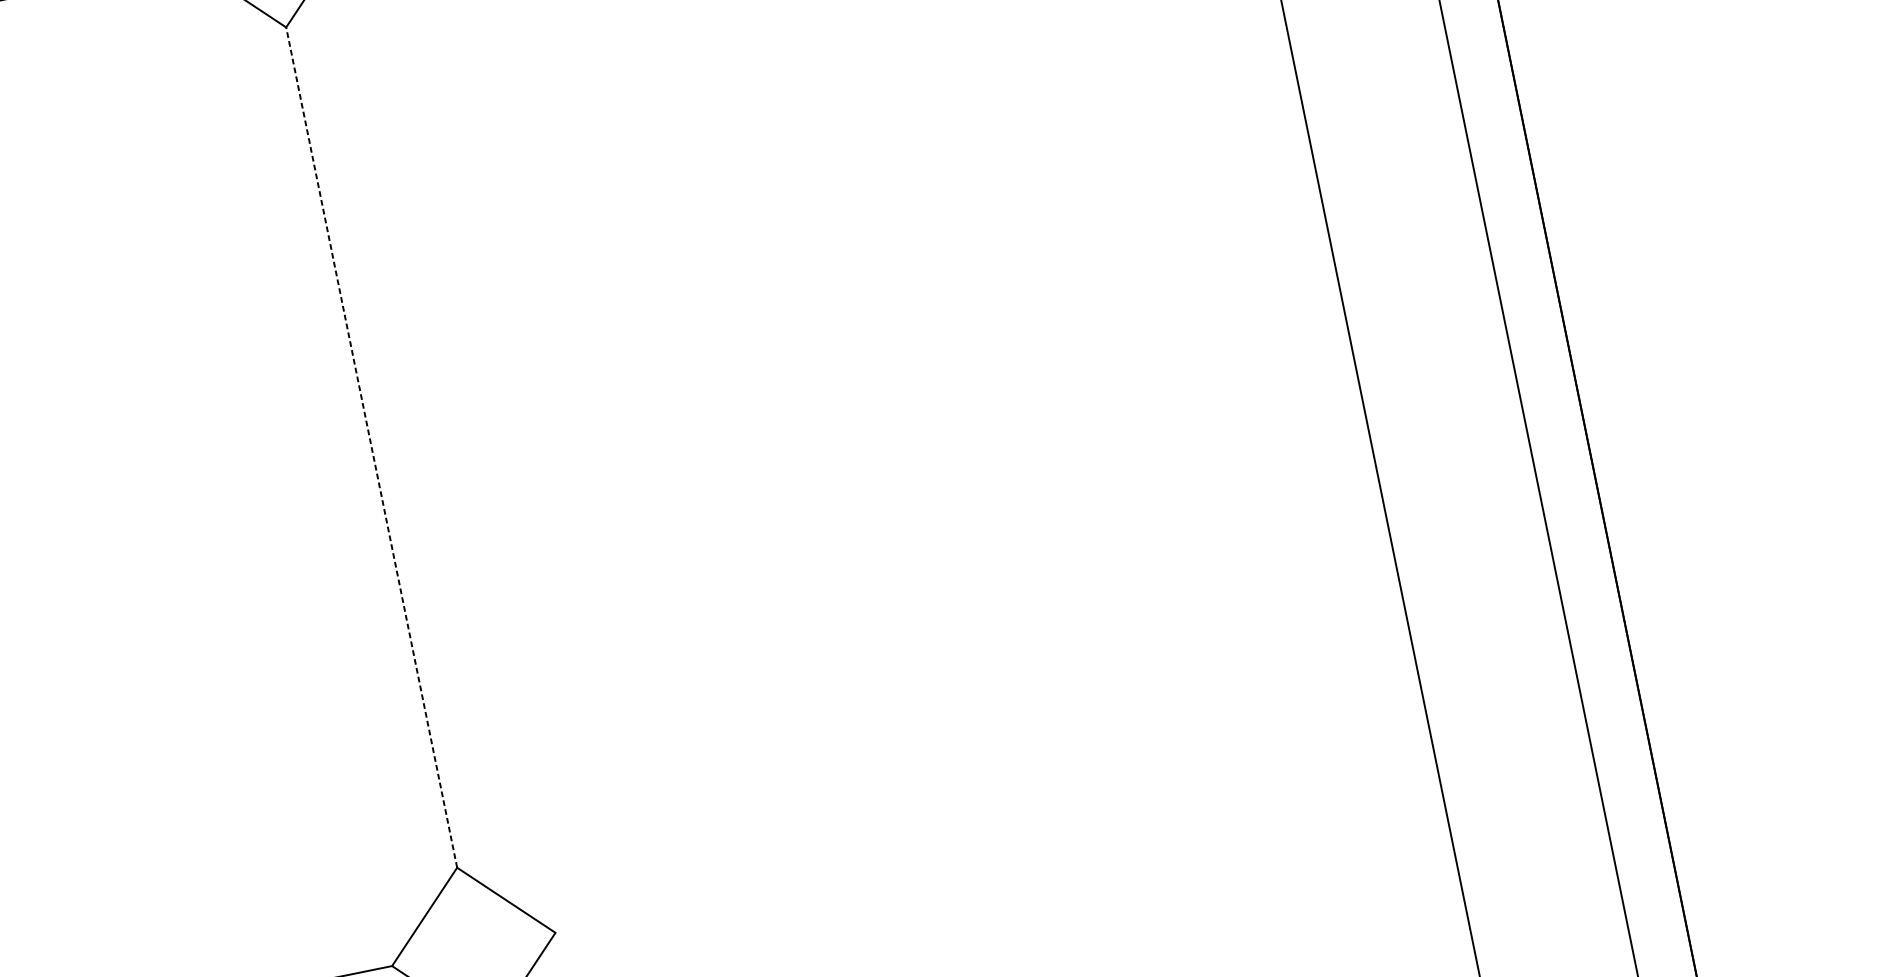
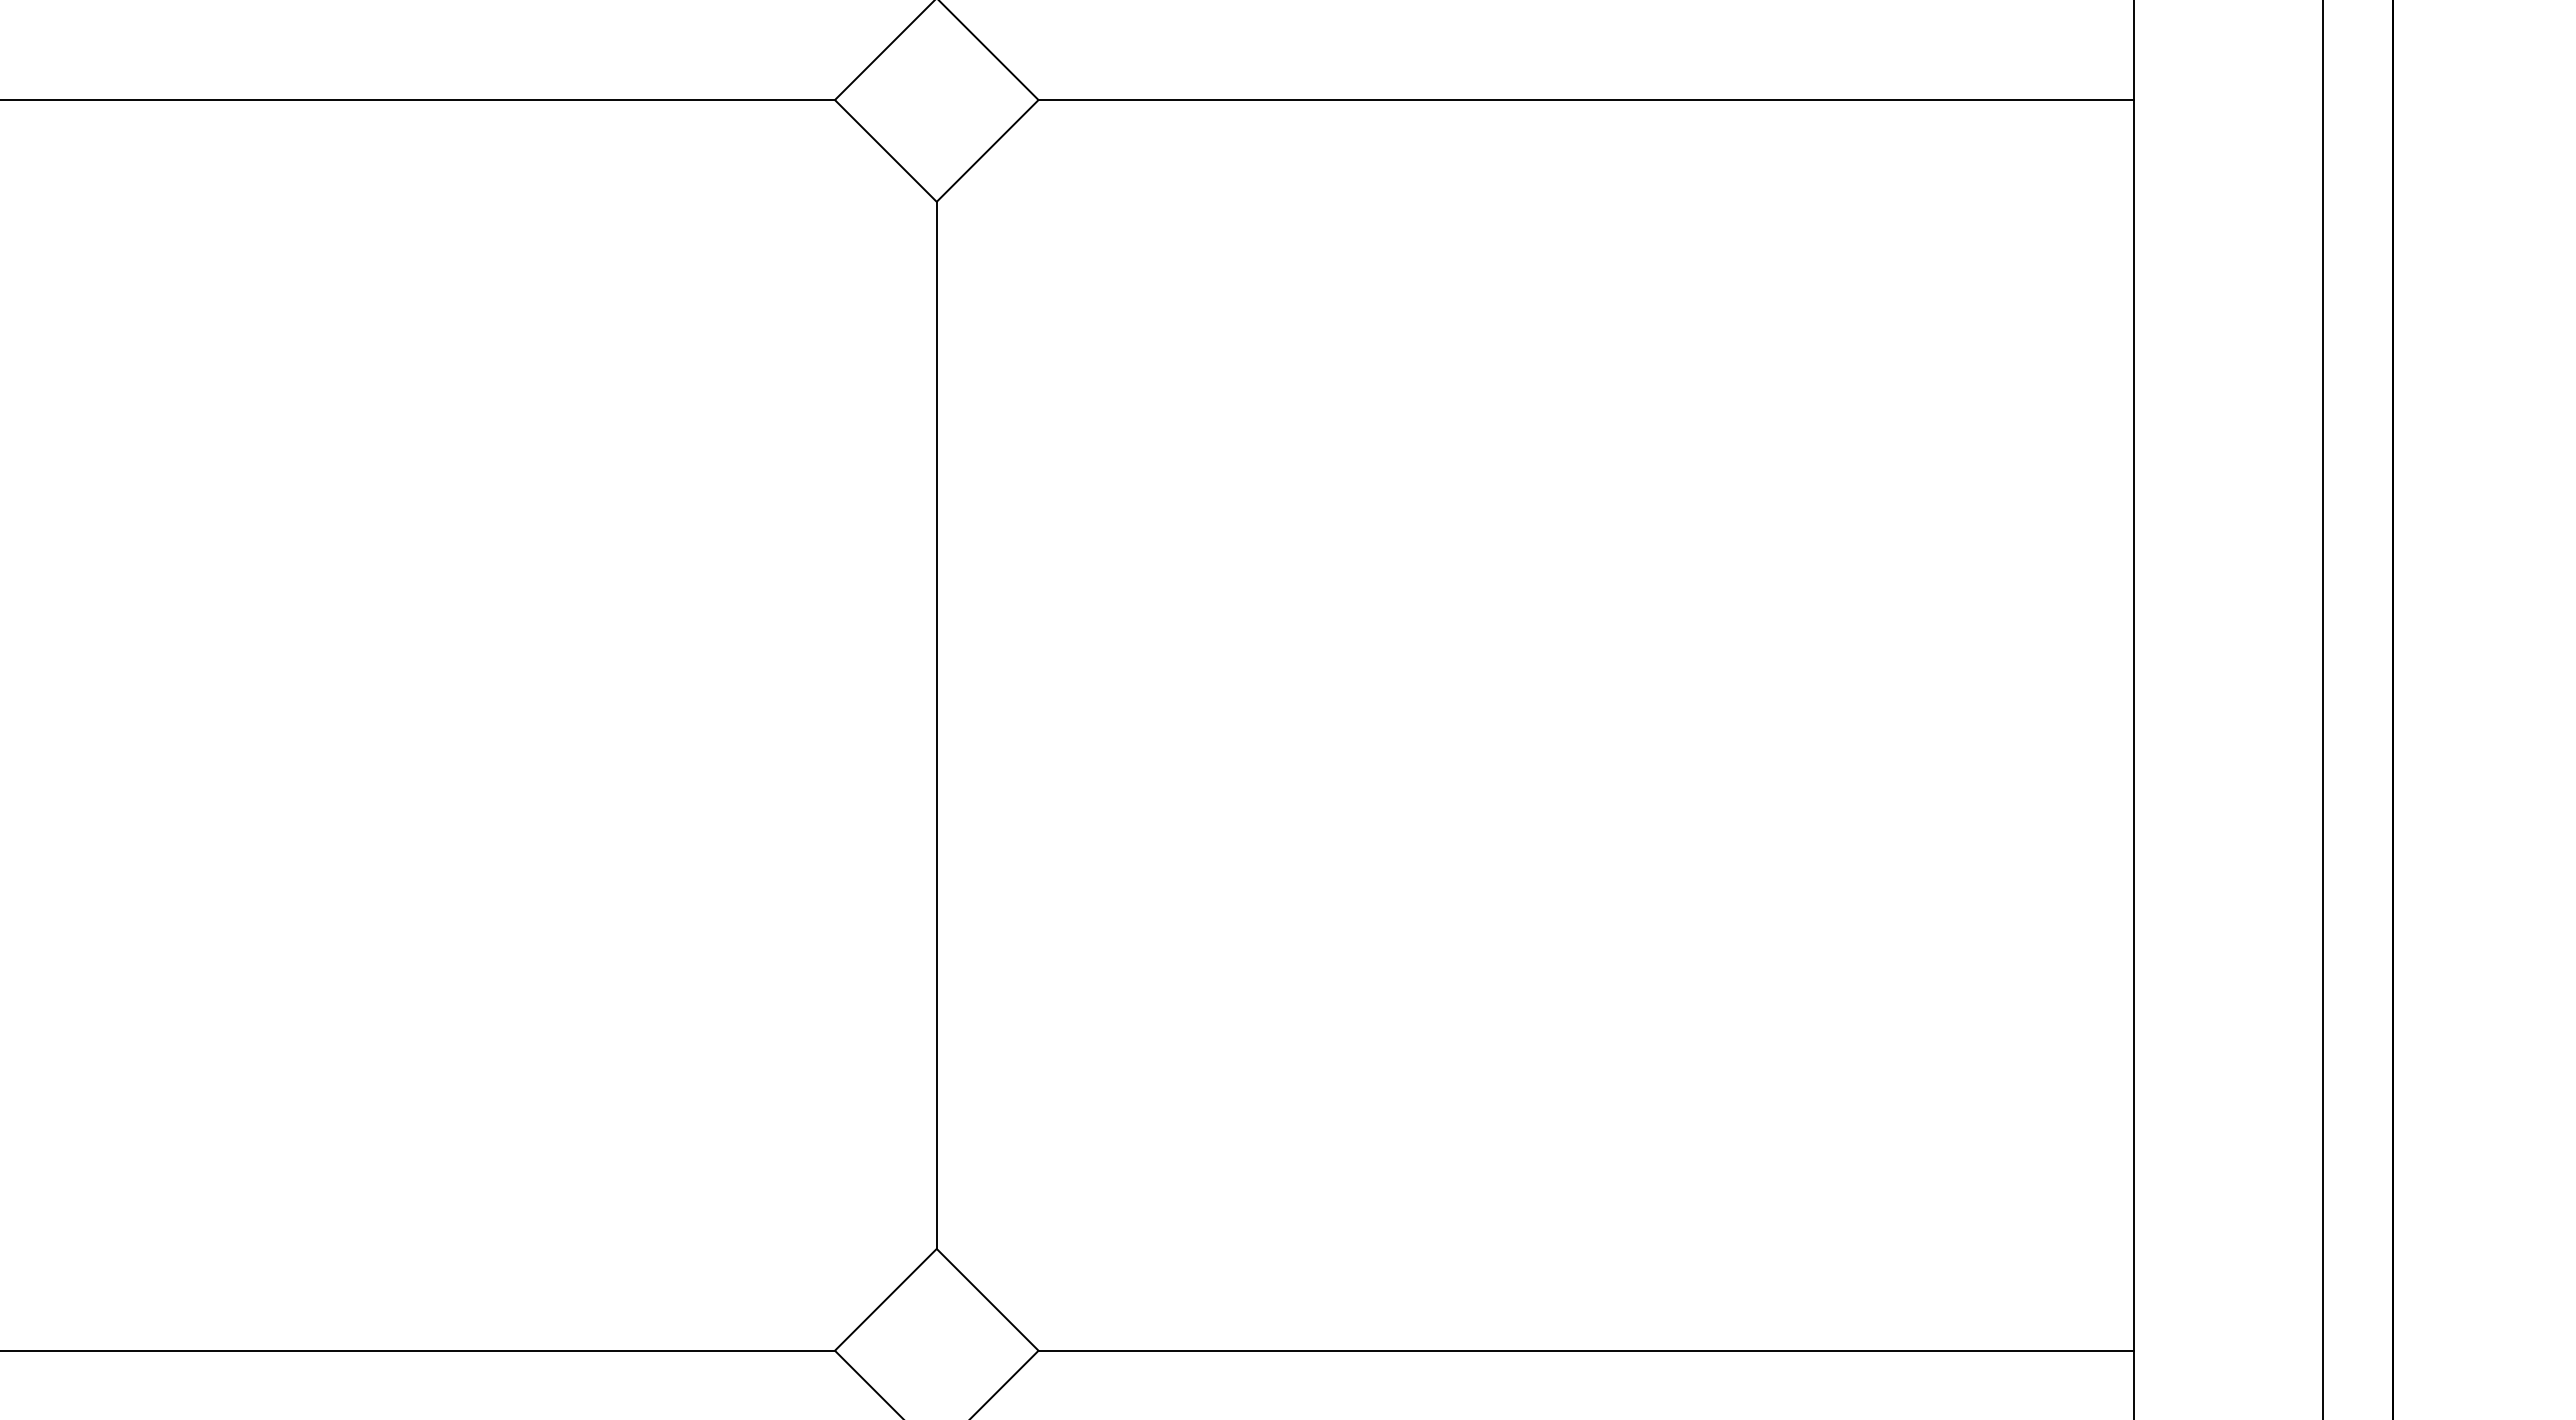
line: (371, 447) -> (936, 725), dashed -> solid
line: (994, 843) -> (1585, 1350), added

